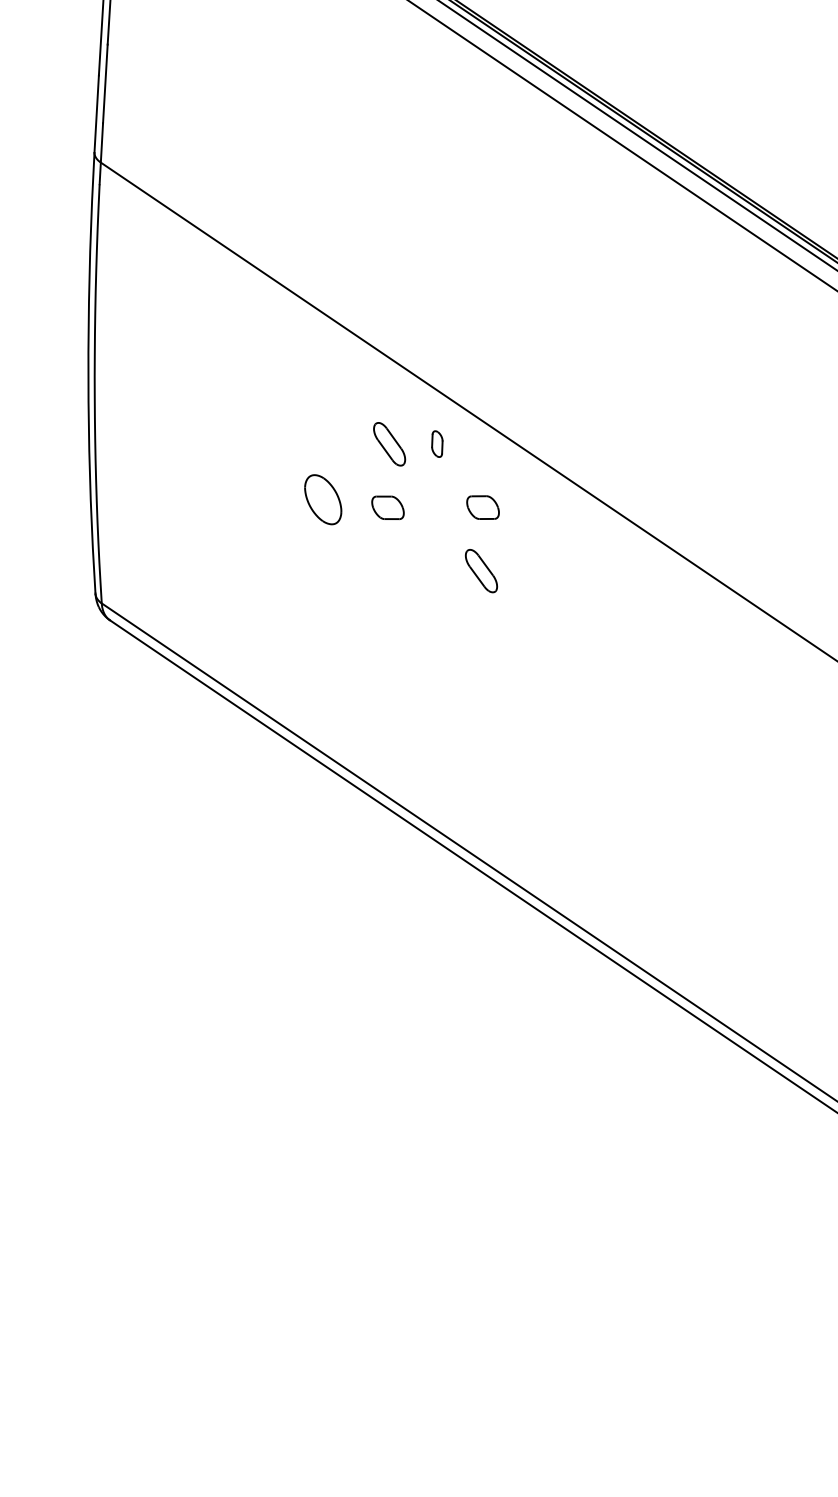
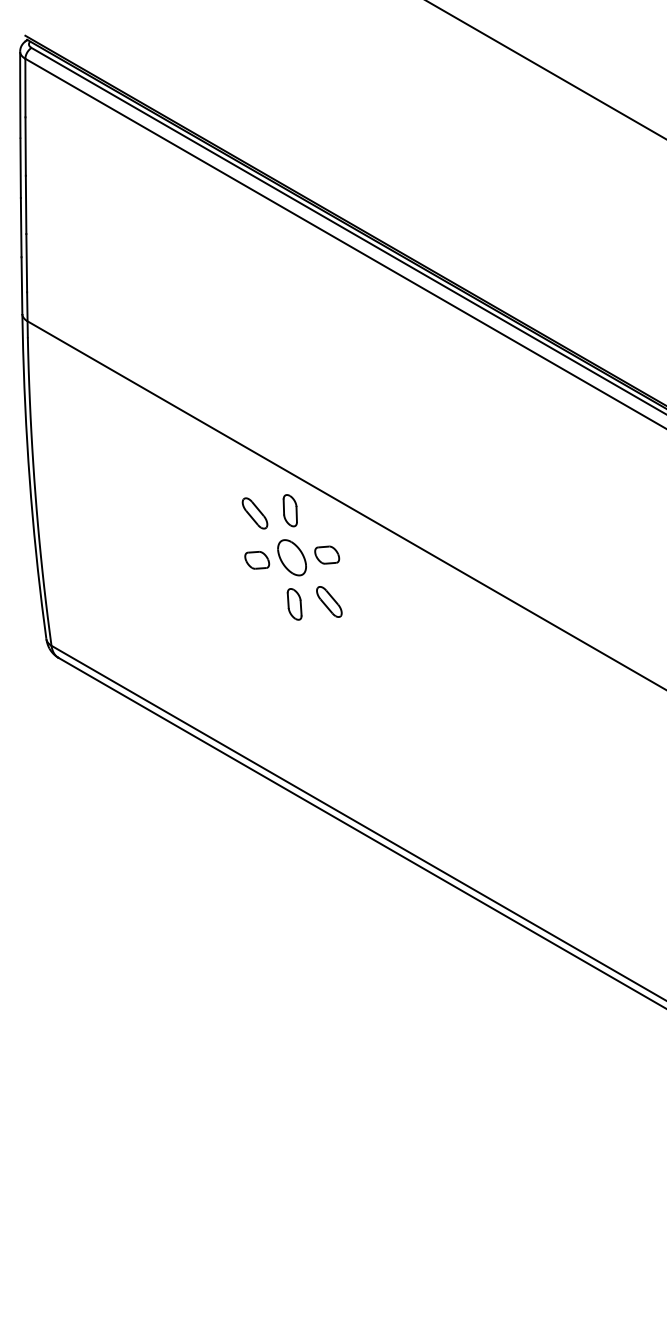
part: (436, 443) -> (289, 510), size x1.67
part: (322, 499) -> (291, 557), moved
part: (434, 571) -> (294, 604), added

